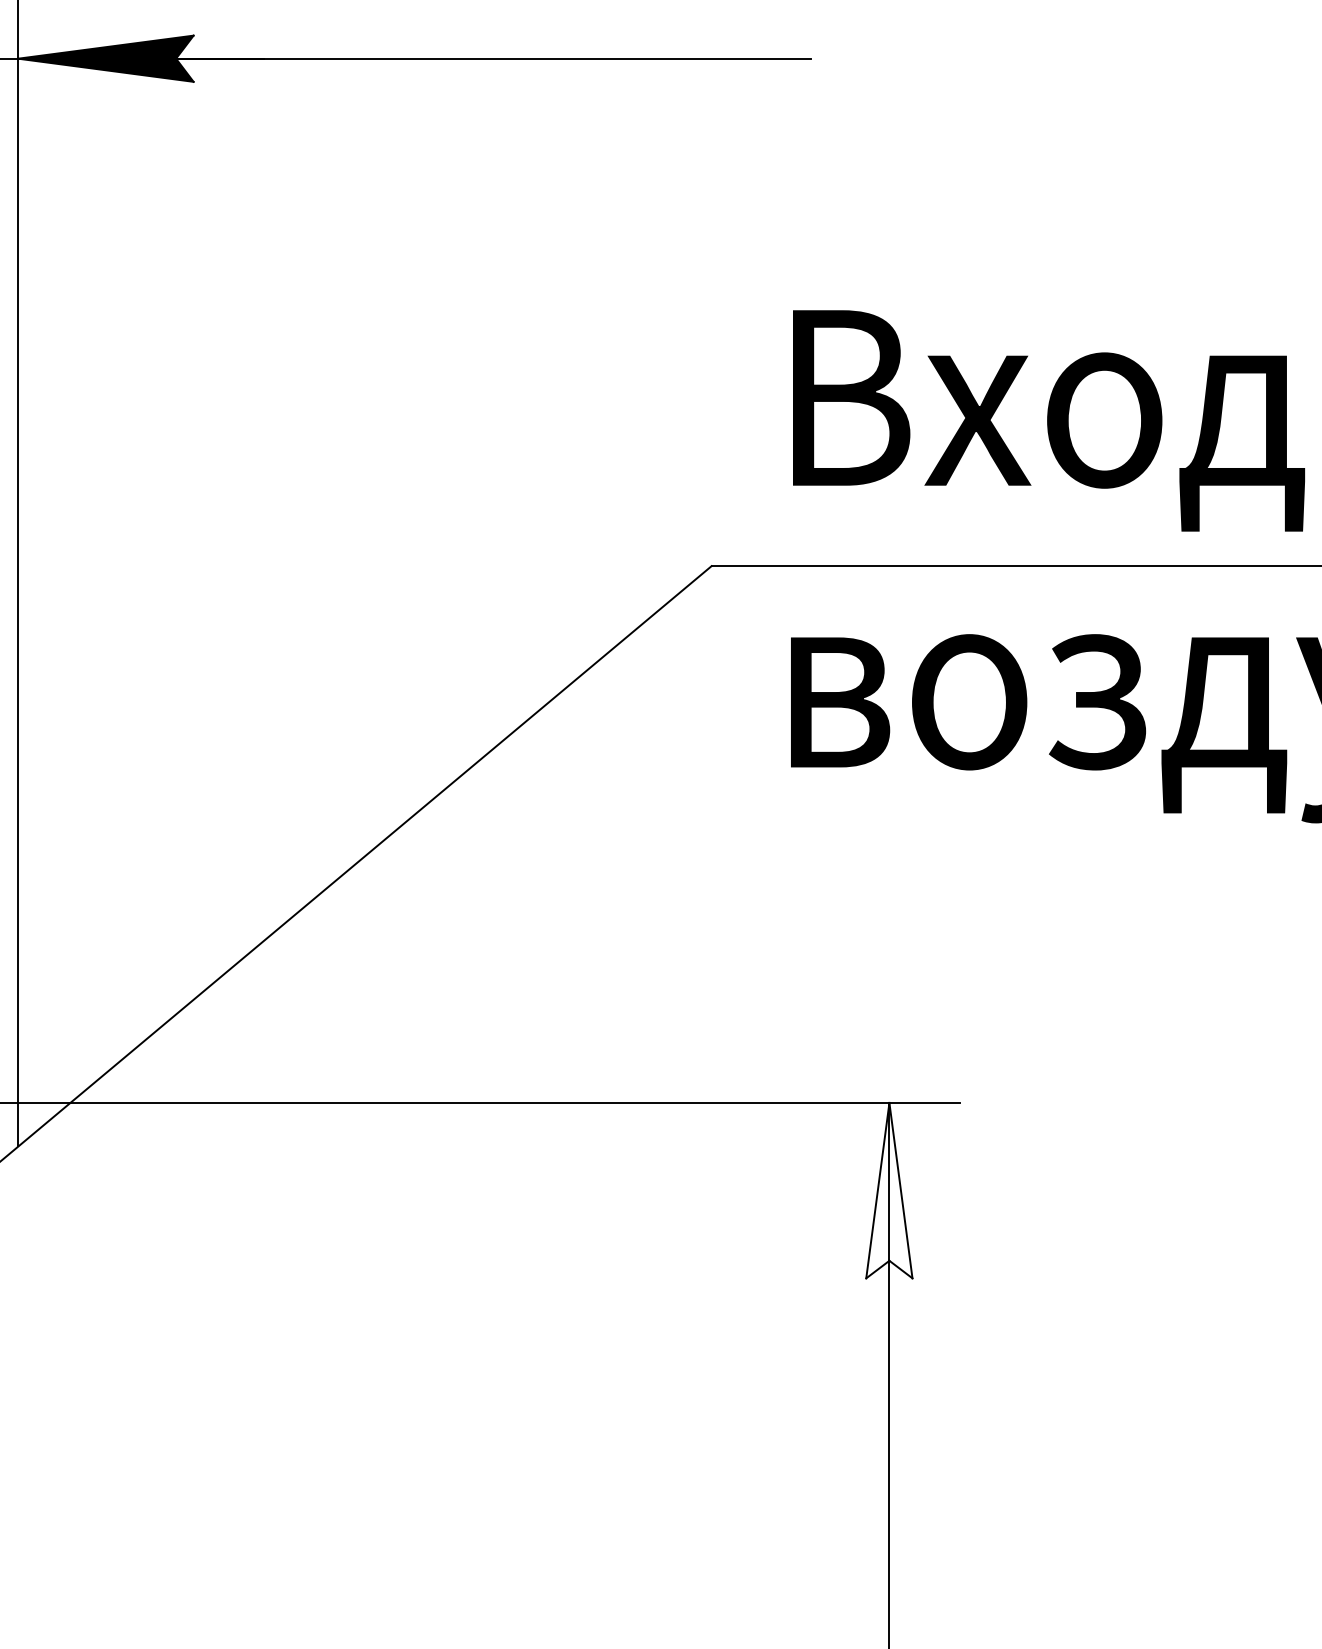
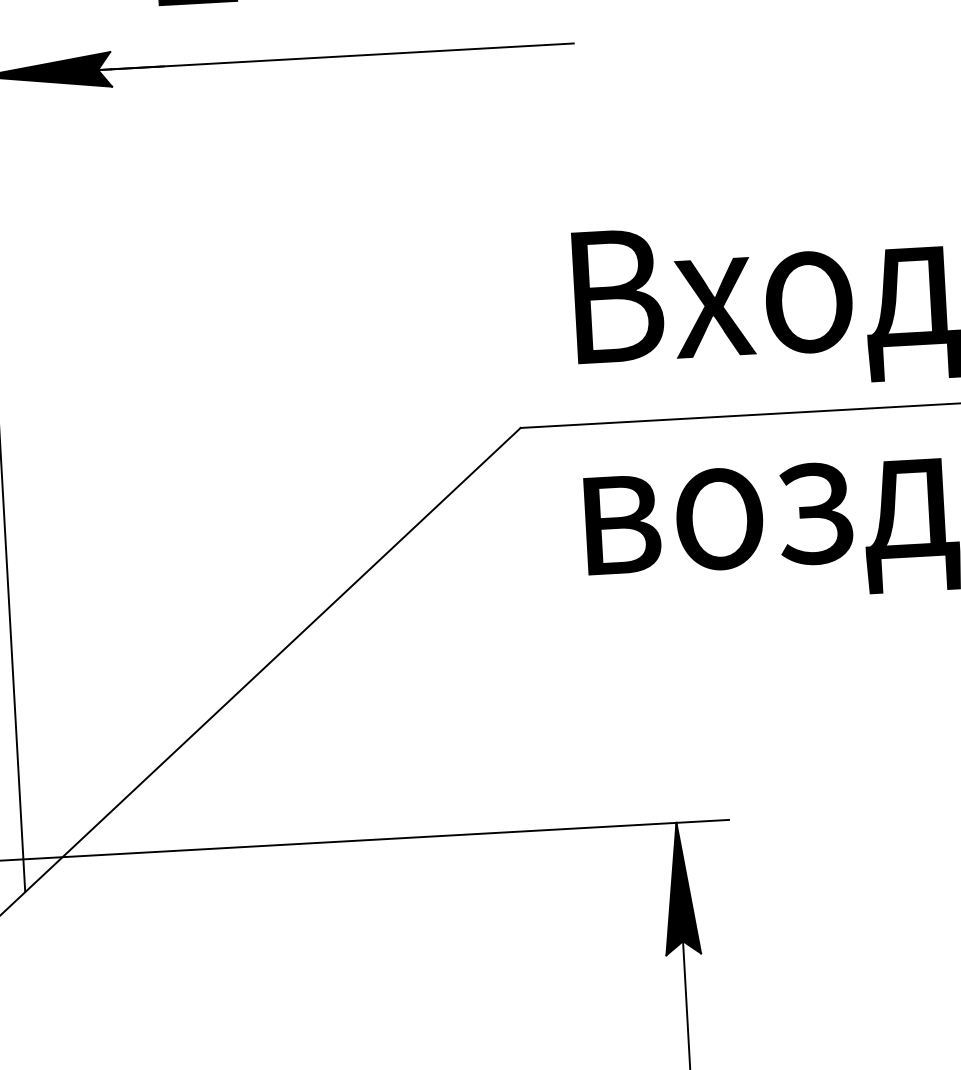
fill: (889, 1190) -> (680, 888), added

